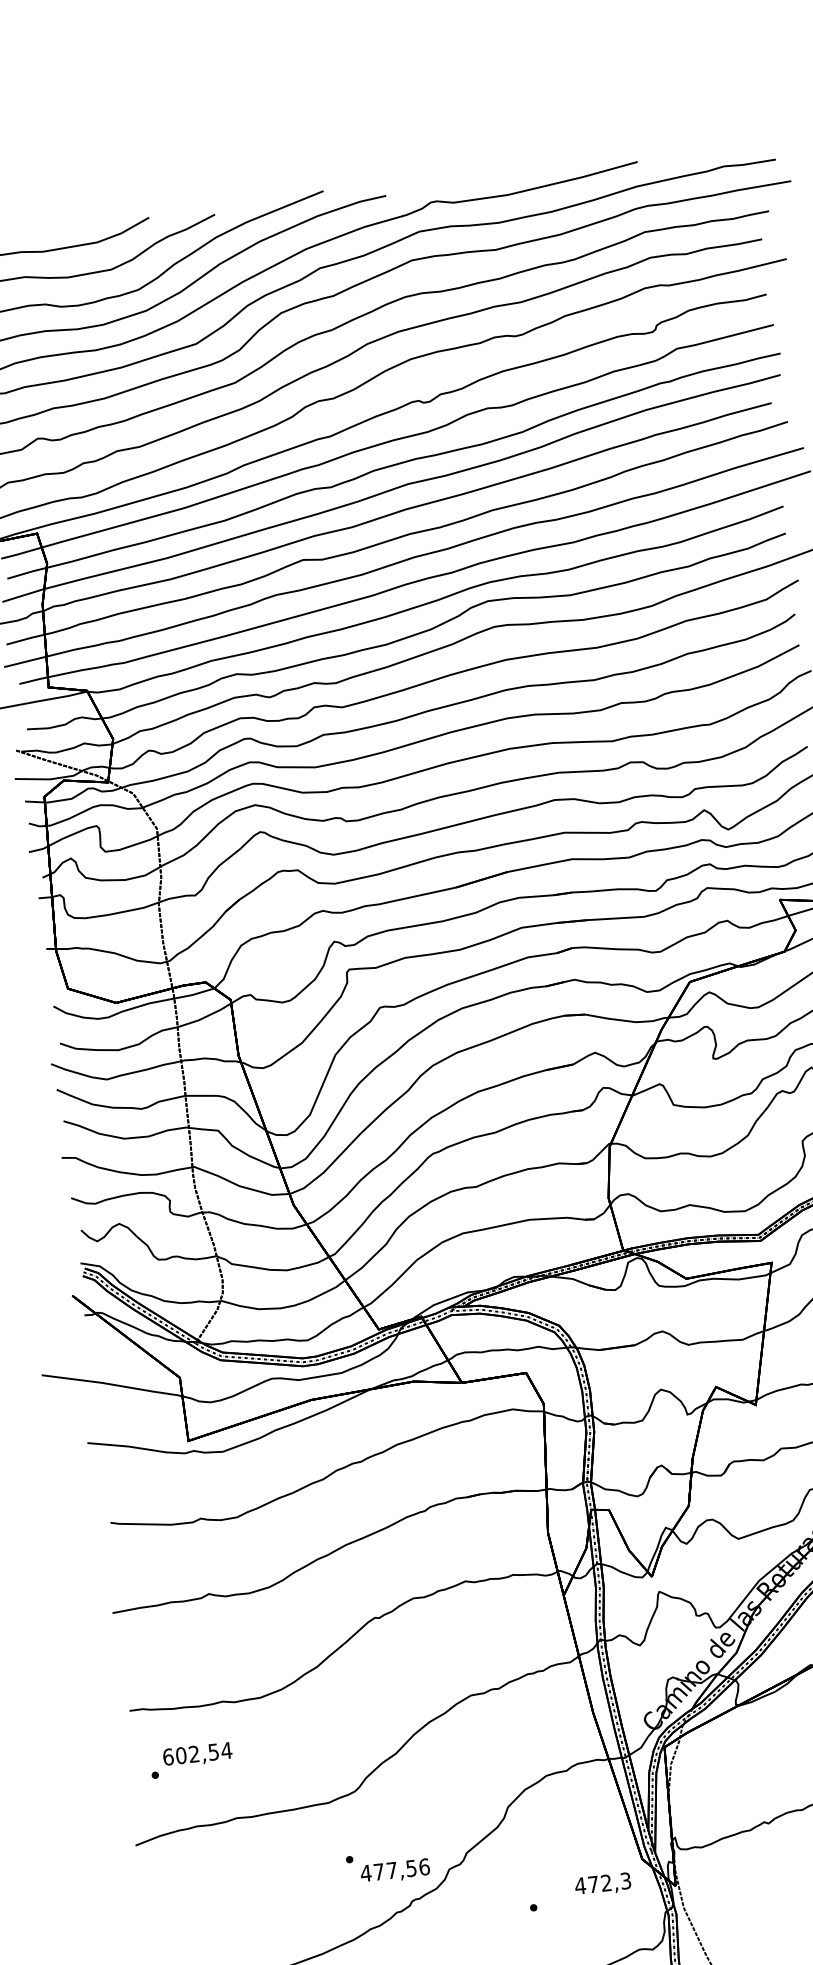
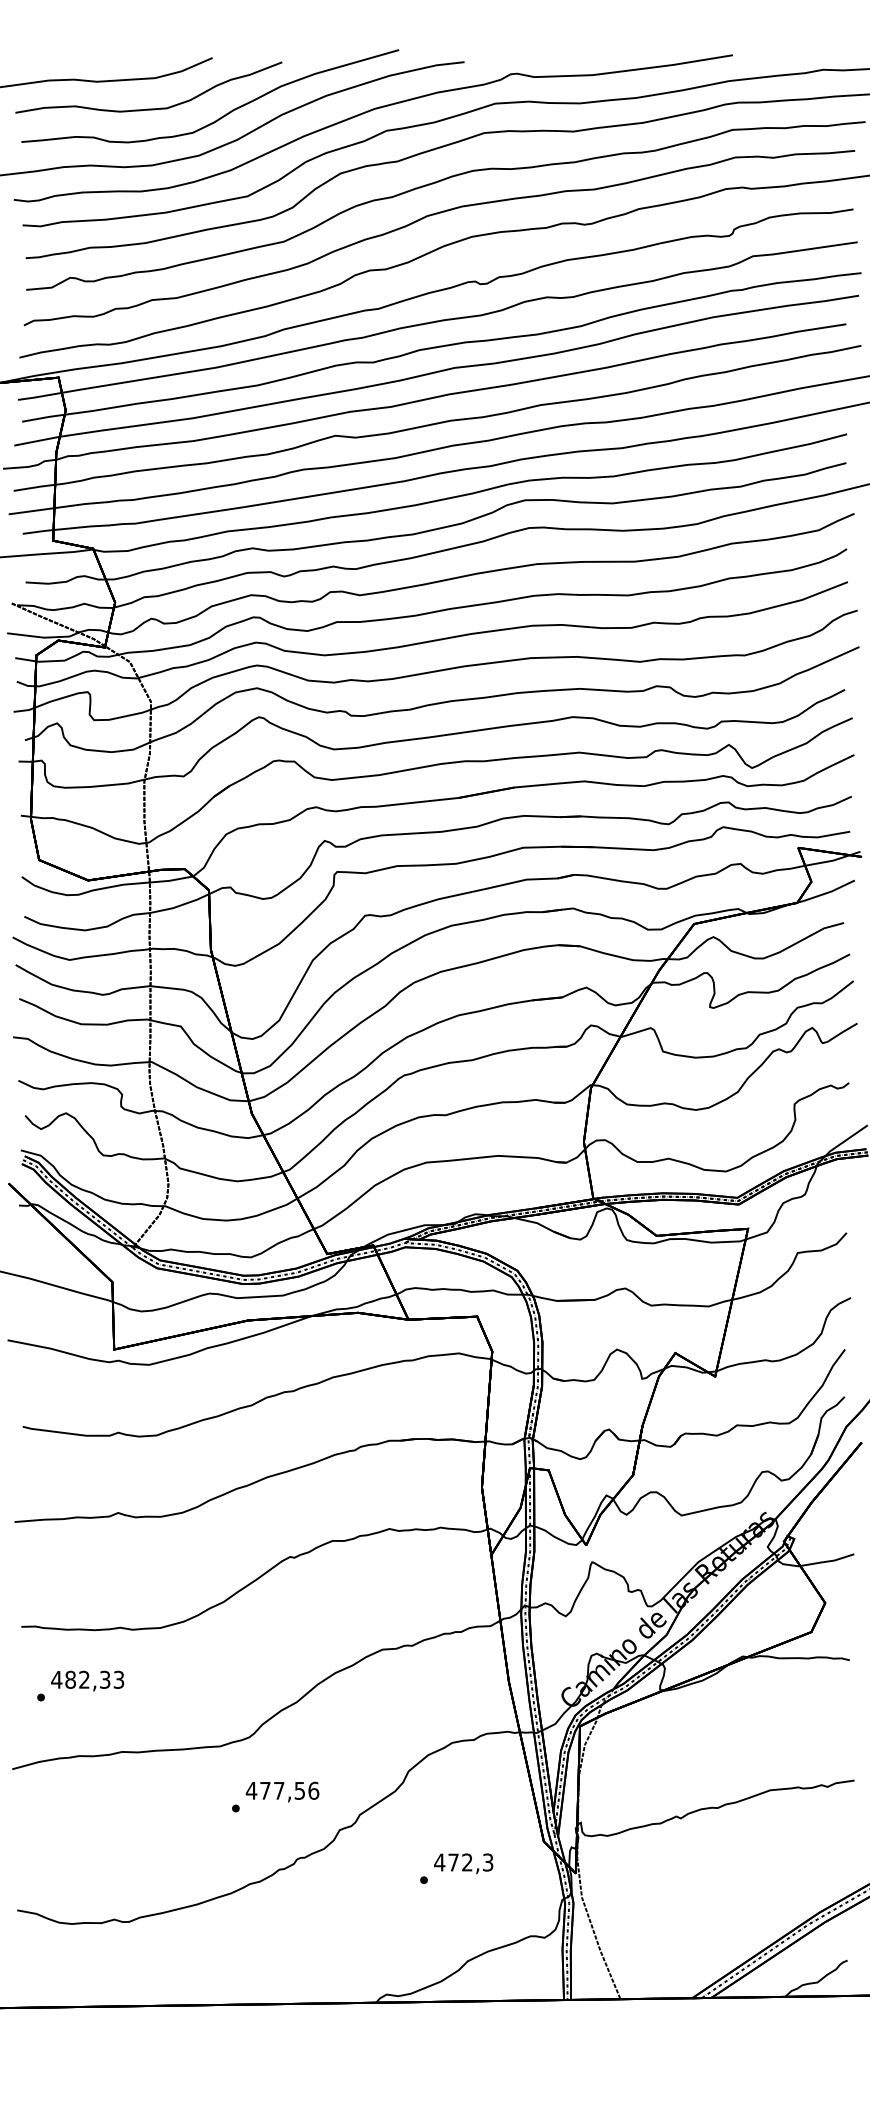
text: (197, 1753) -> (87, 1679), 602,54 -> 482,33
text: (395, 1870) -> (282, 1791), moved
text: (602, 1884) -> (463, 1863), moved

